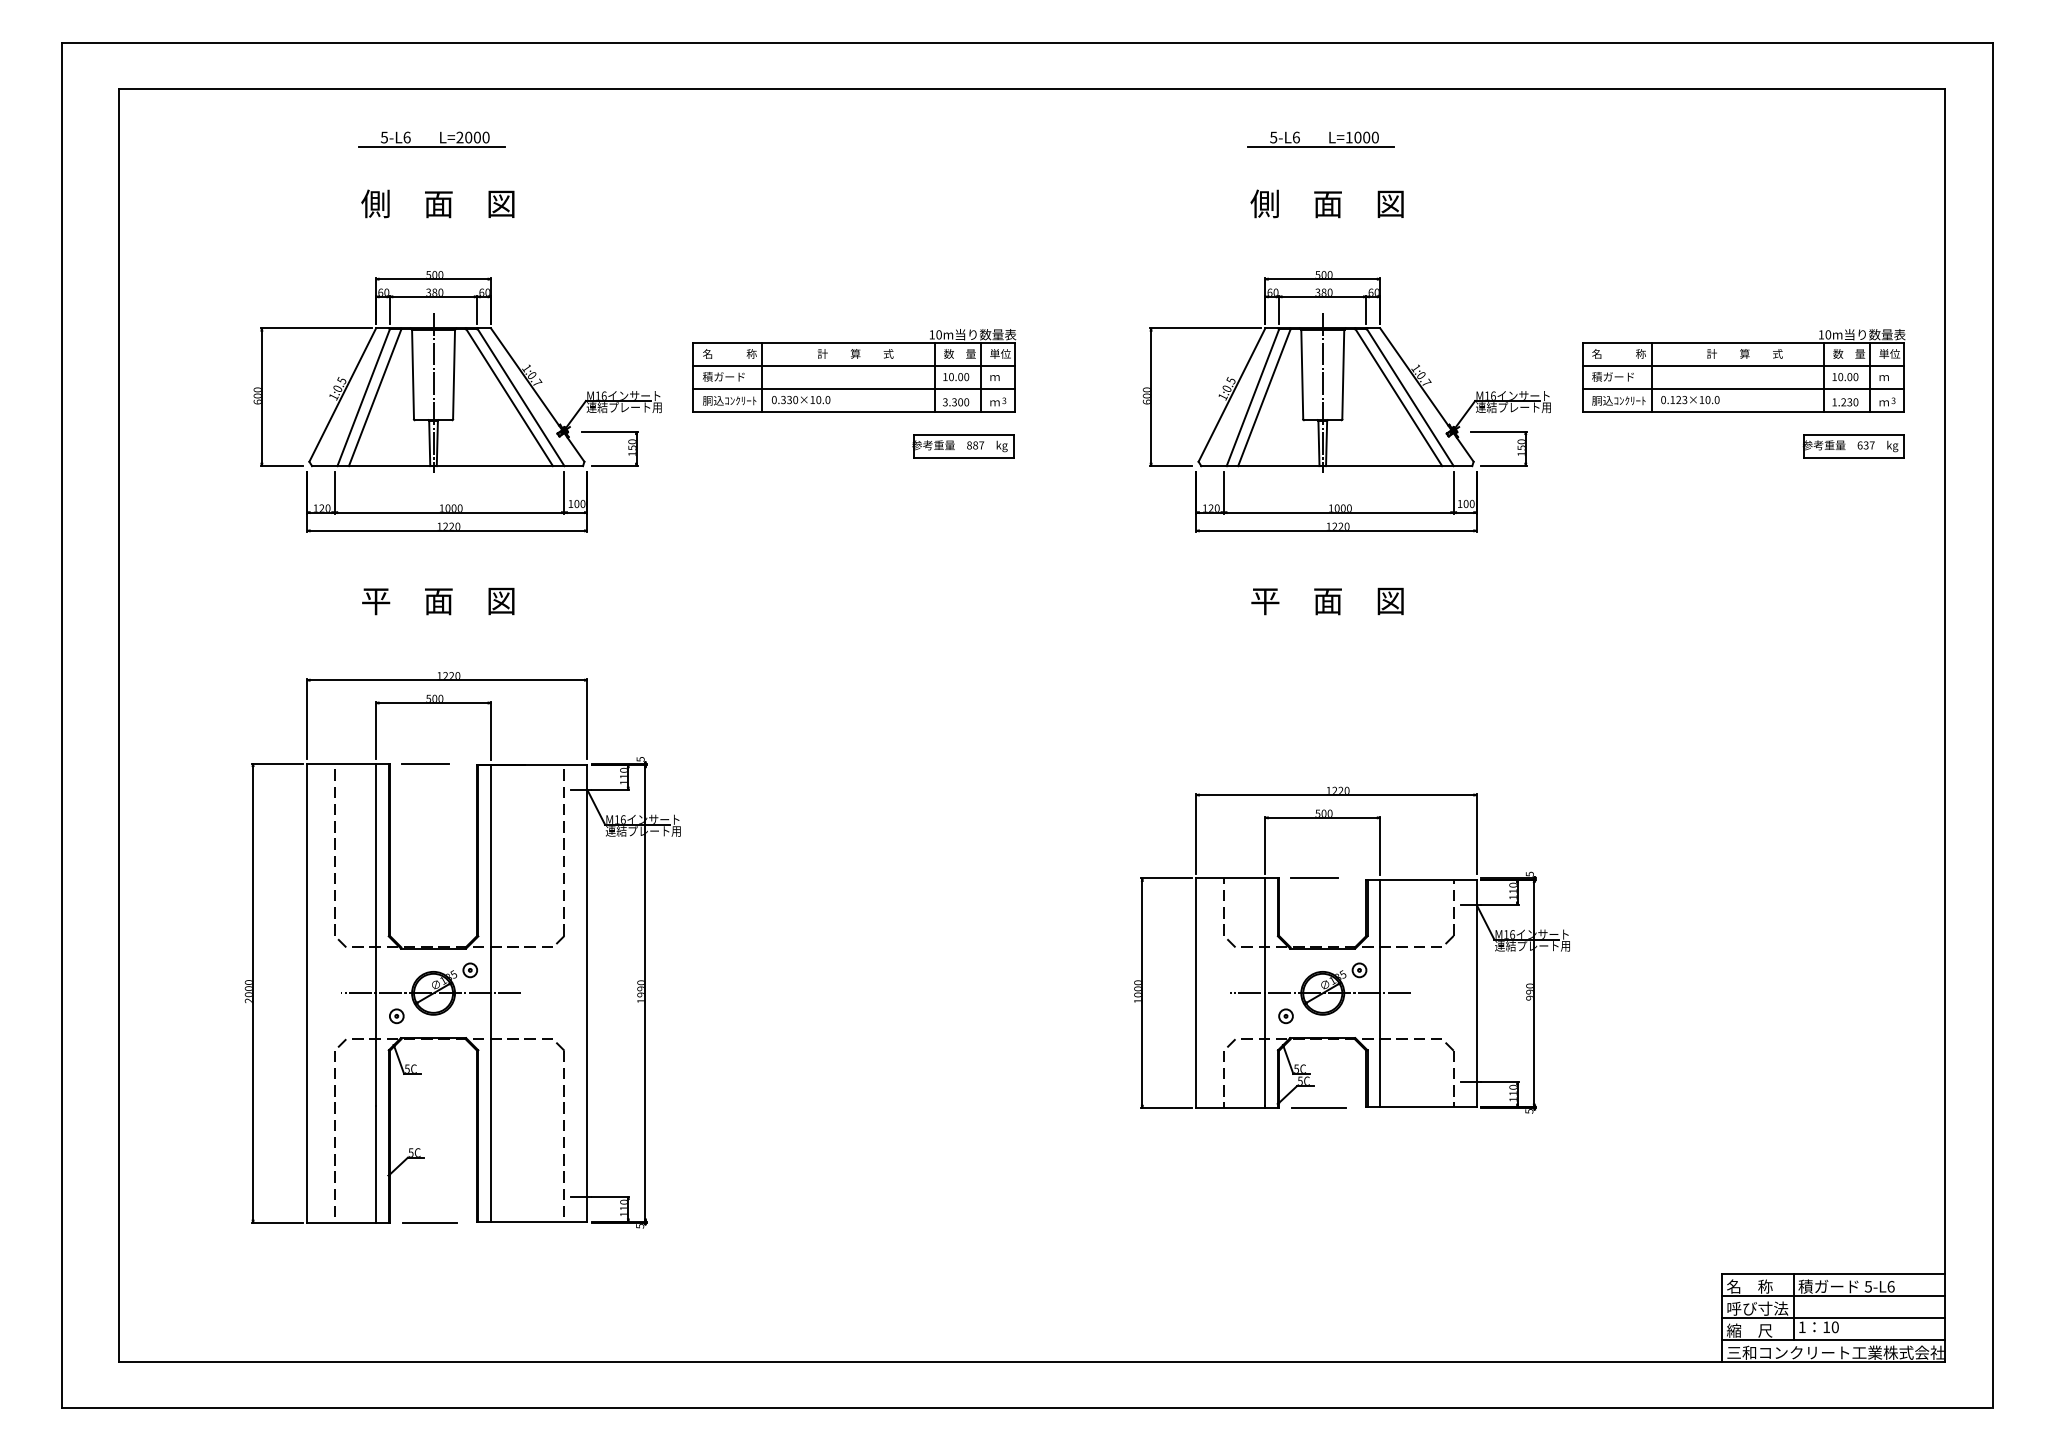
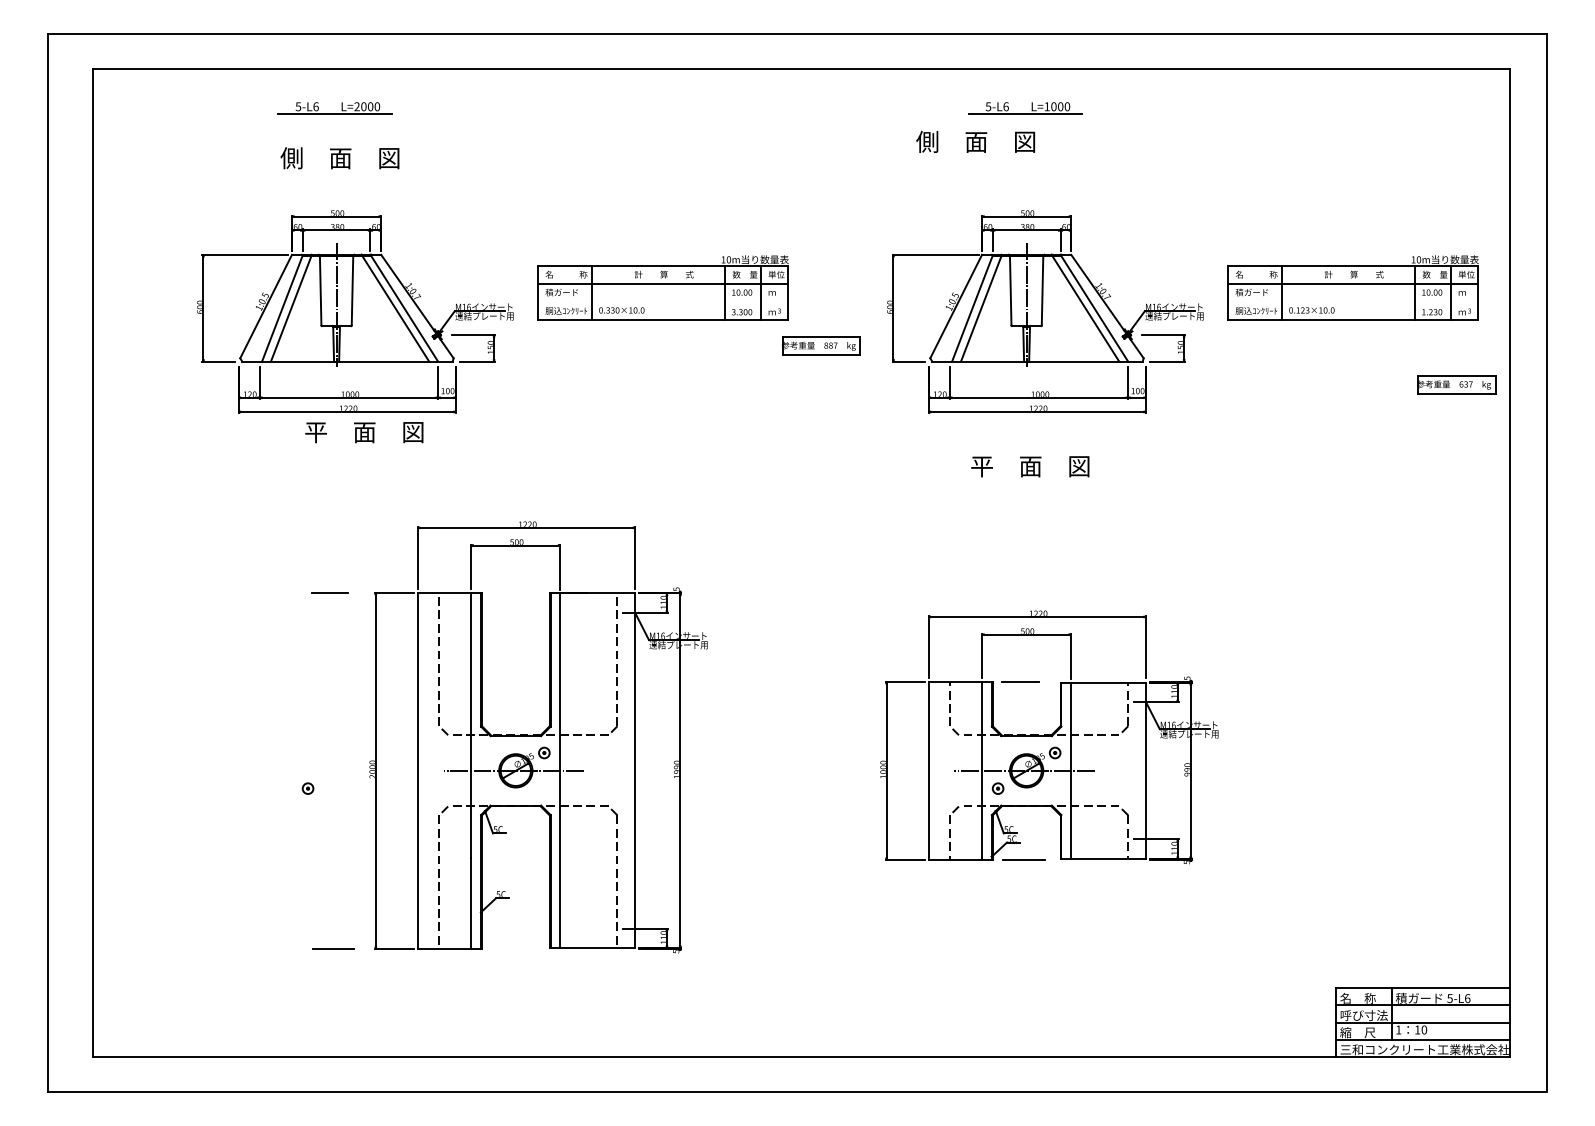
text: (1326, 203) -> (975, 141), moved
line: (853, 388) -> (662, 301), removed
line: (1743, 388) -> (1353, 301), removed
part: (963, 446) -> (821, 346), moved
part: (1853, 446) -> (1456, 385), moved
text: (438, 601) -> (364, 432), moved
part: (462, 950) -> (538, 737), moved

